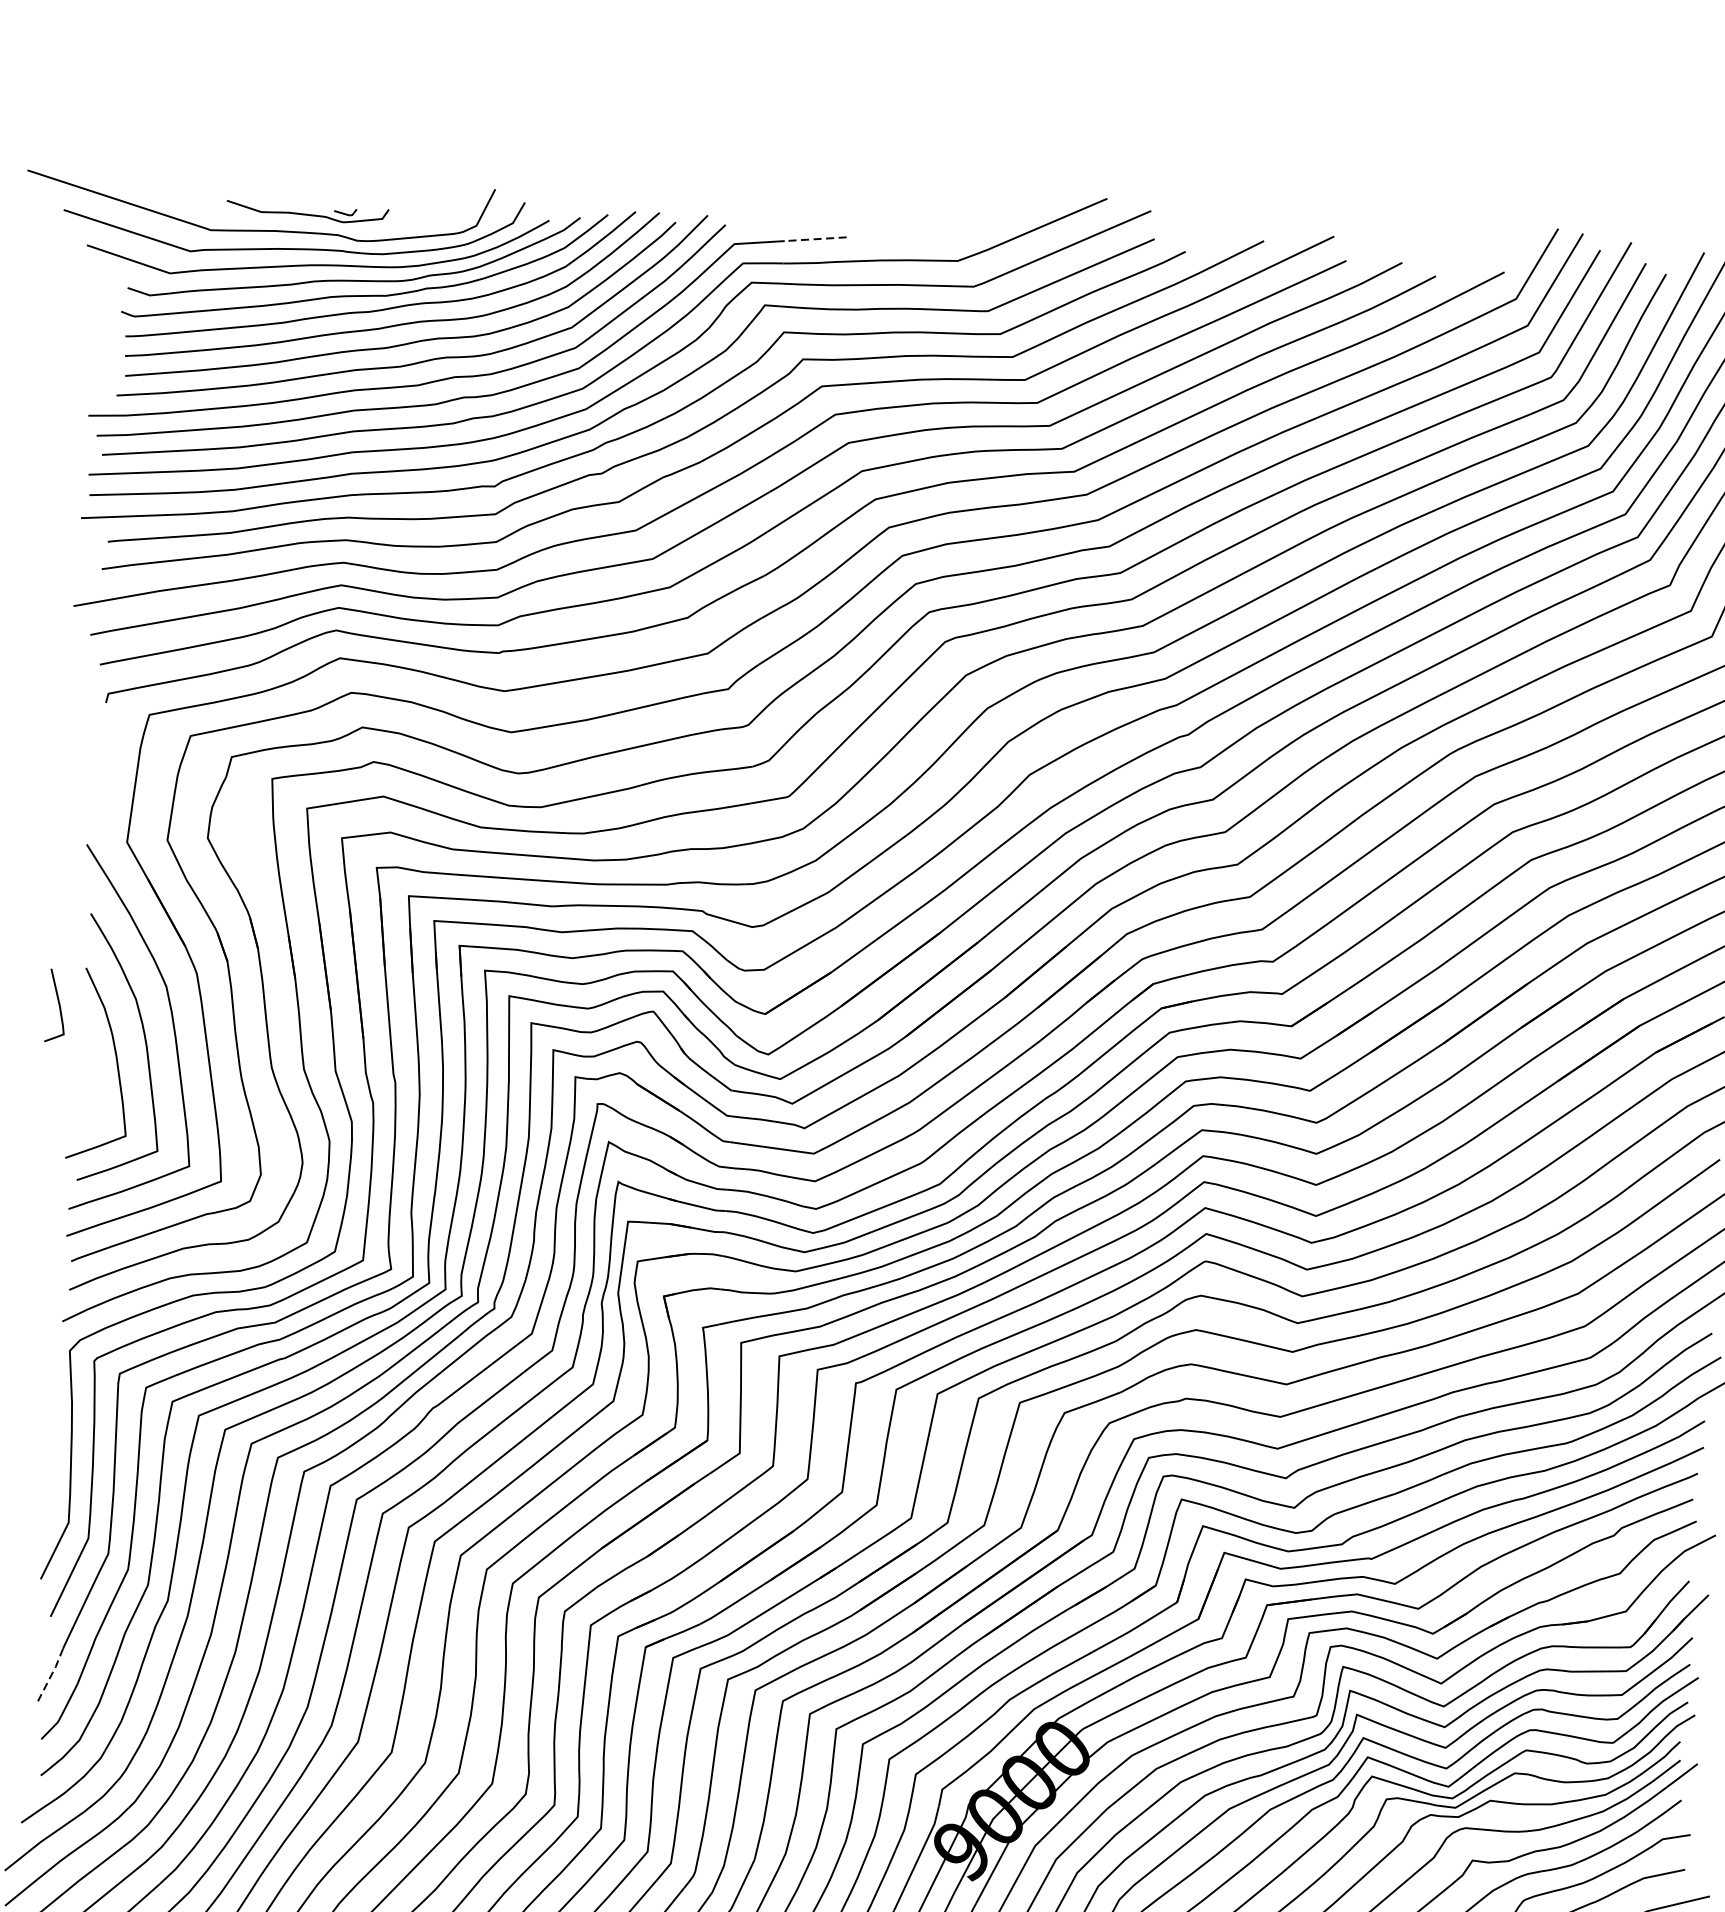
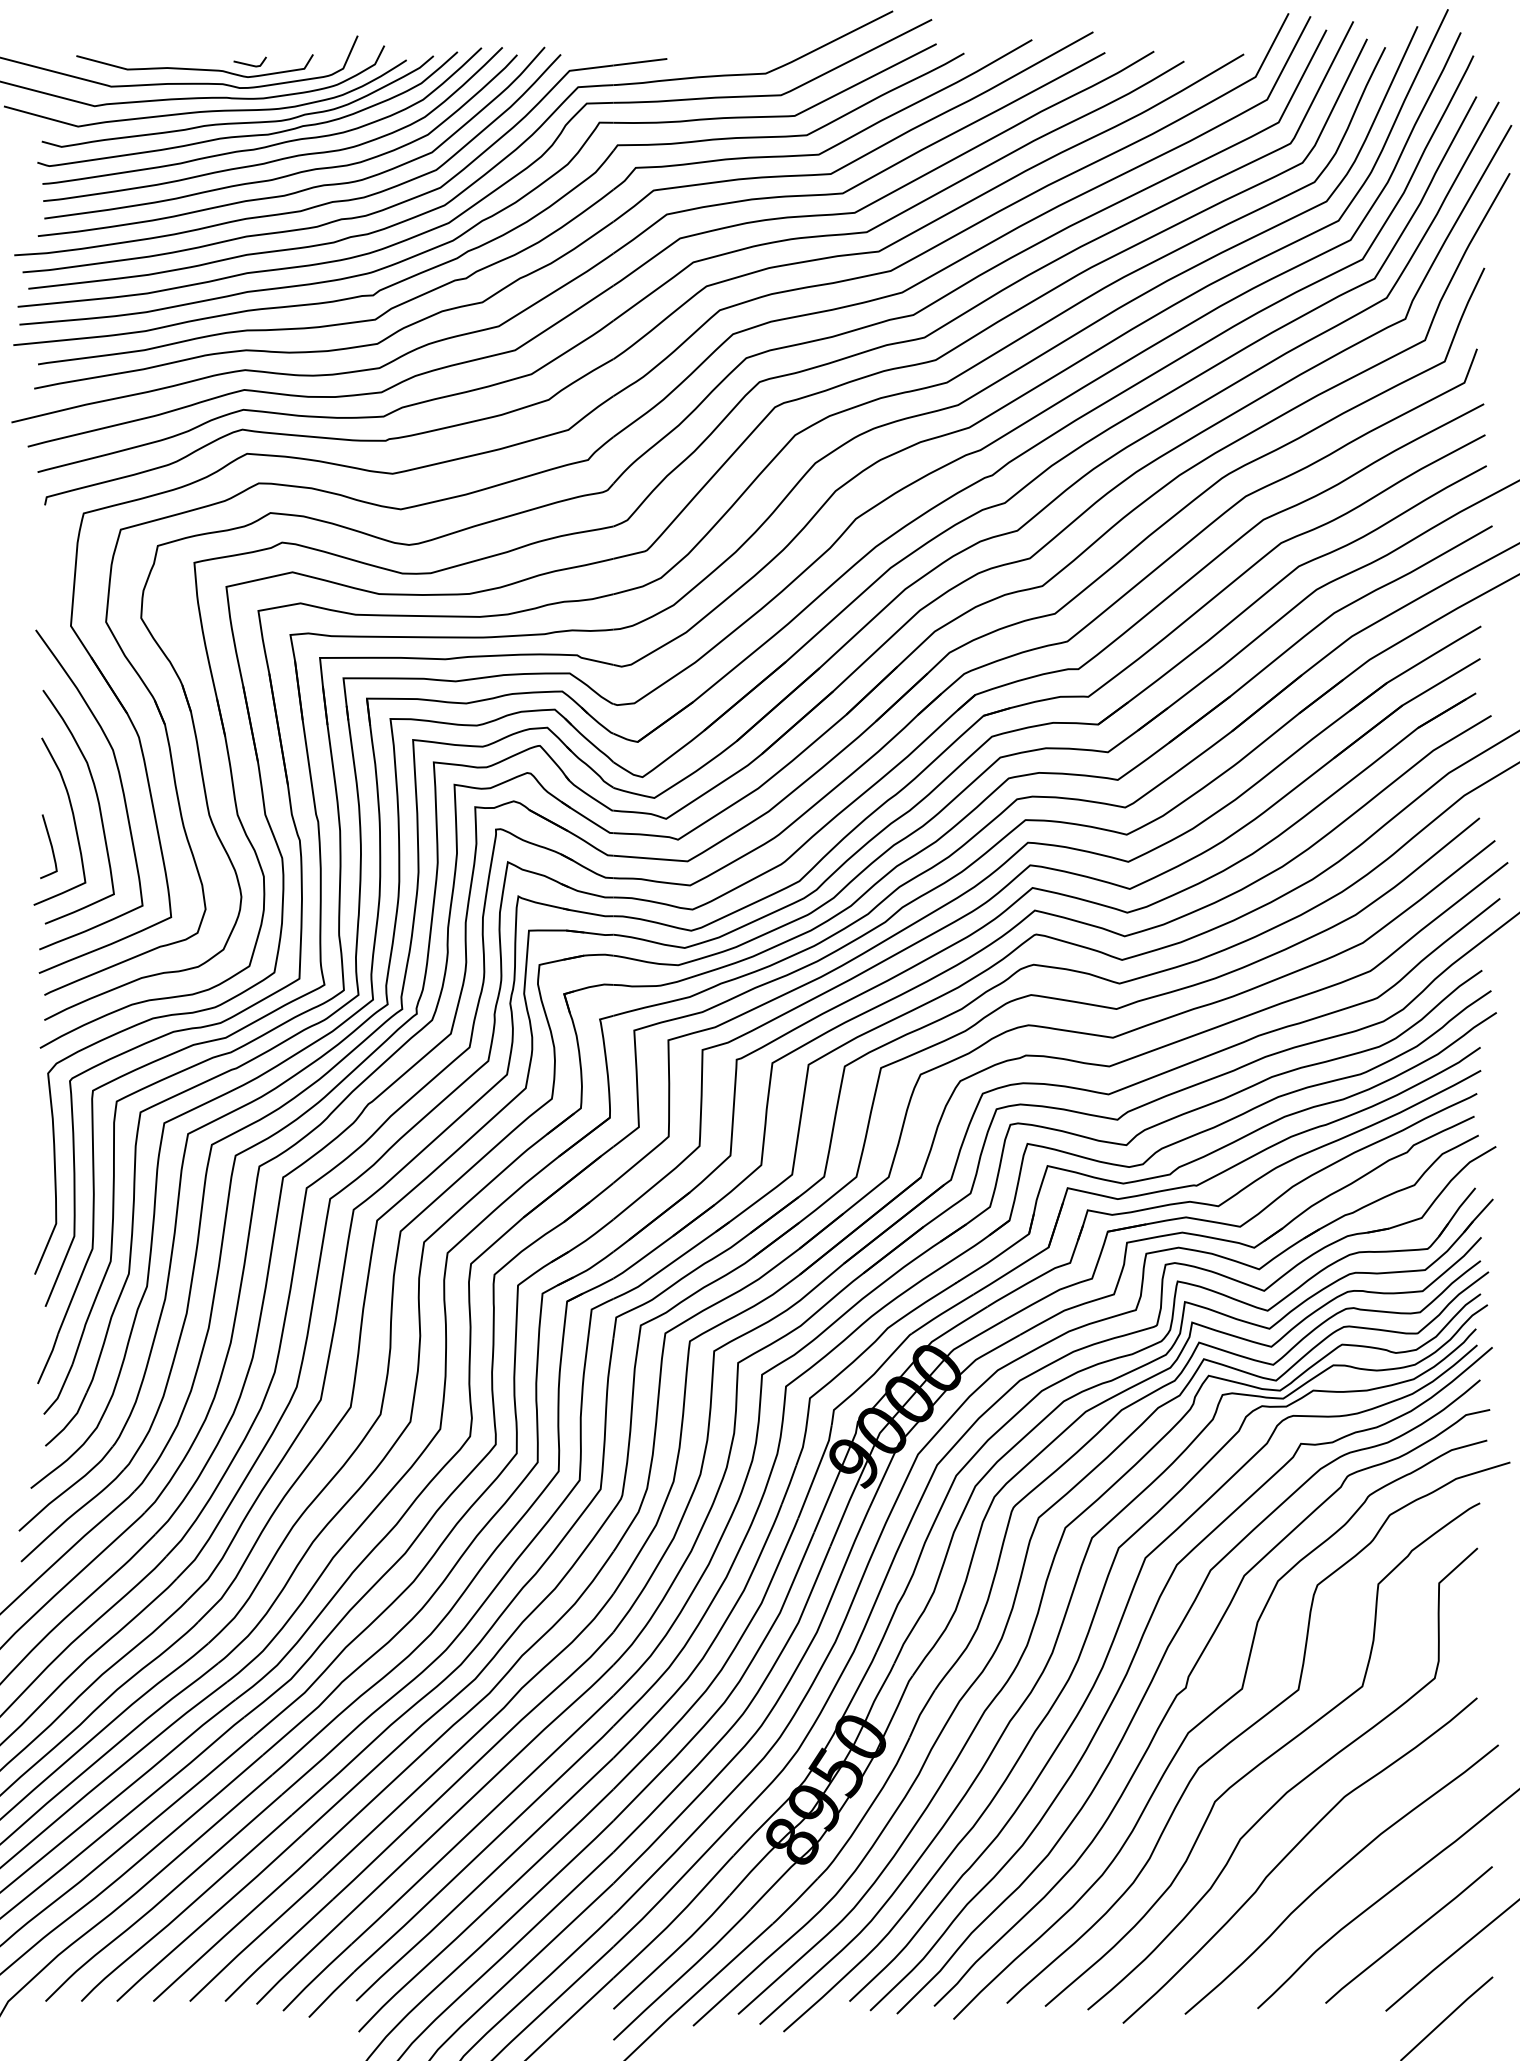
part: (307, 211) -> (194, 65), size x1.67
line: (814, 239) -> (639, 62), dashed -> solid
curve: (58, 1005) -> (50, 846), moved
line: (50, 1677) -> (48, 1359), dashed -> solid

